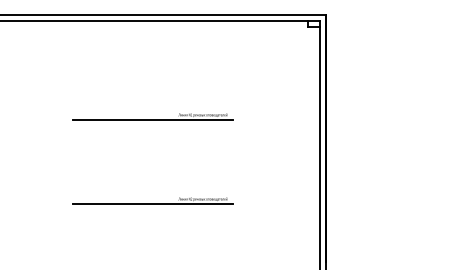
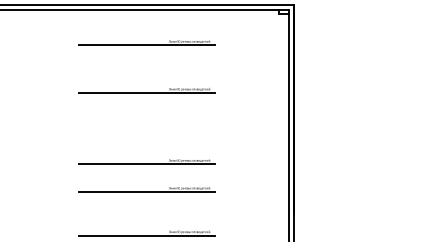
part: (152, 59) -> (146, 42), added
part: (152, 233) -> (146, 189), added

